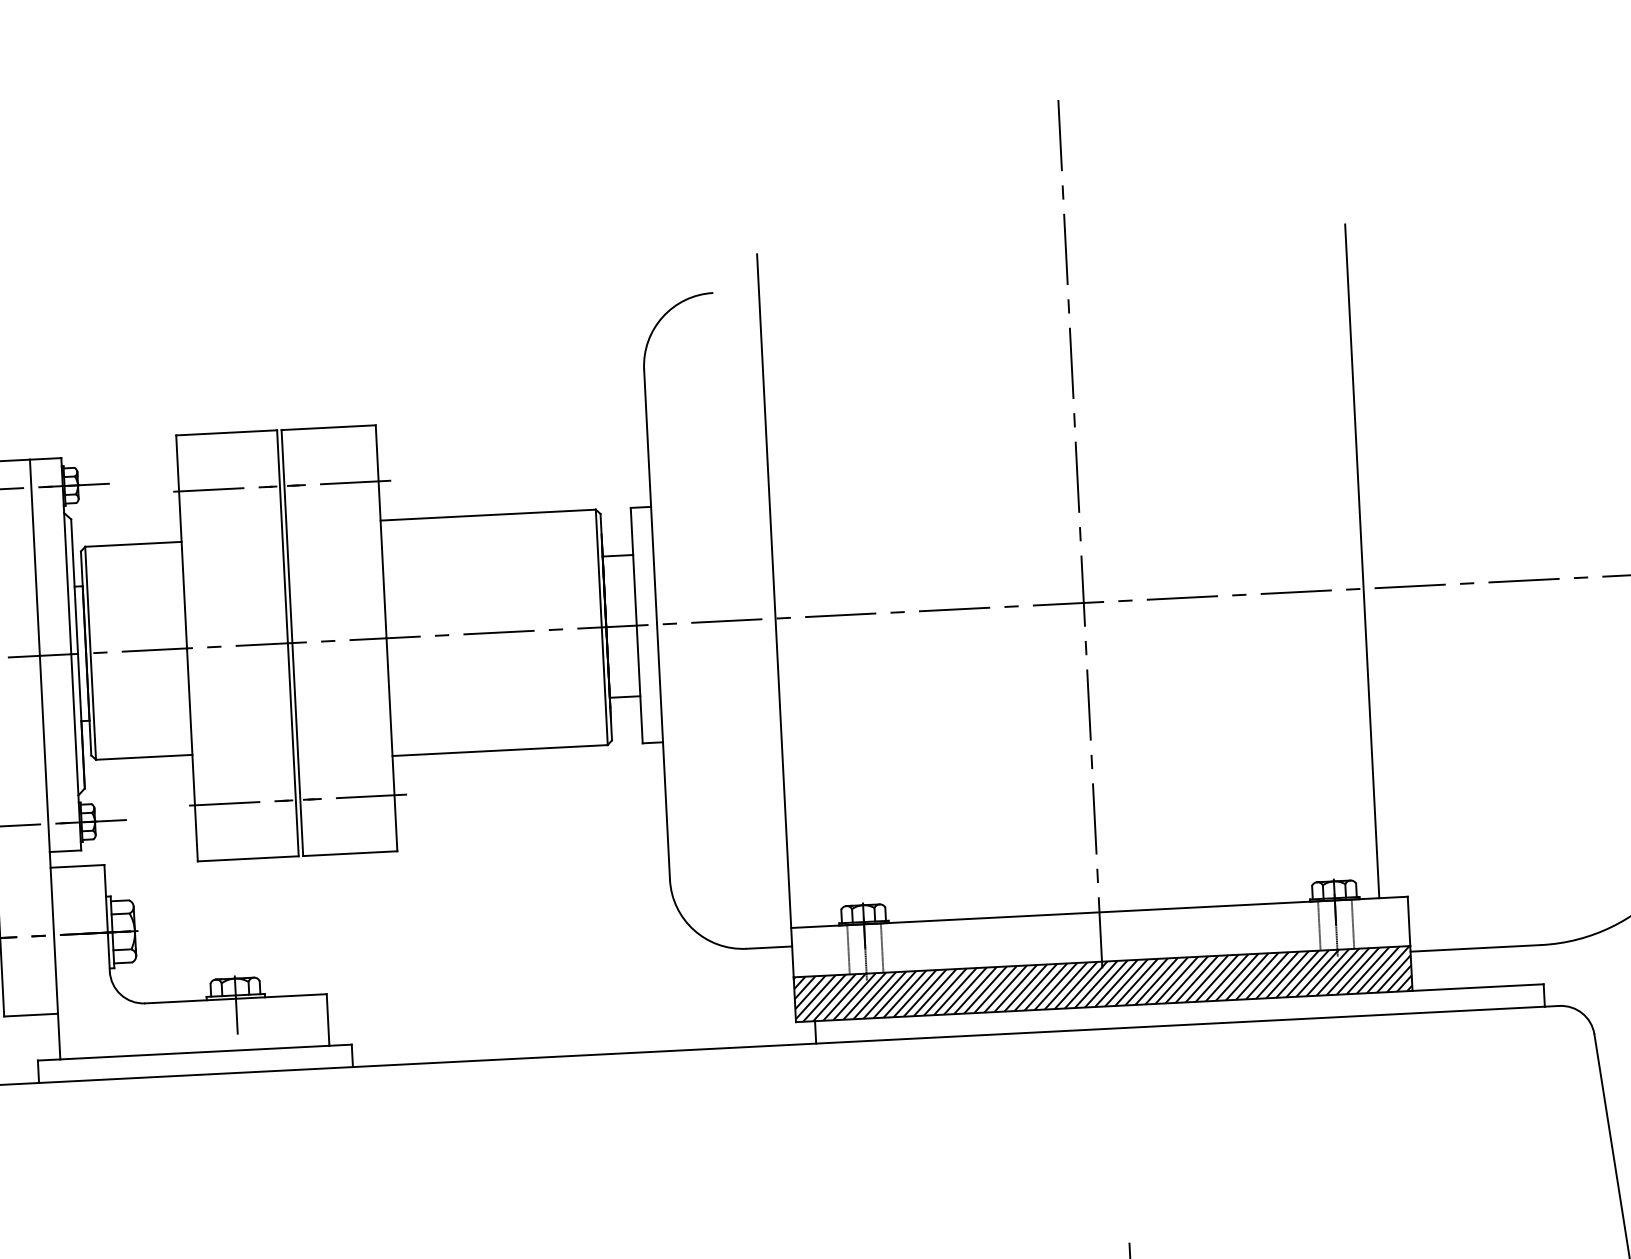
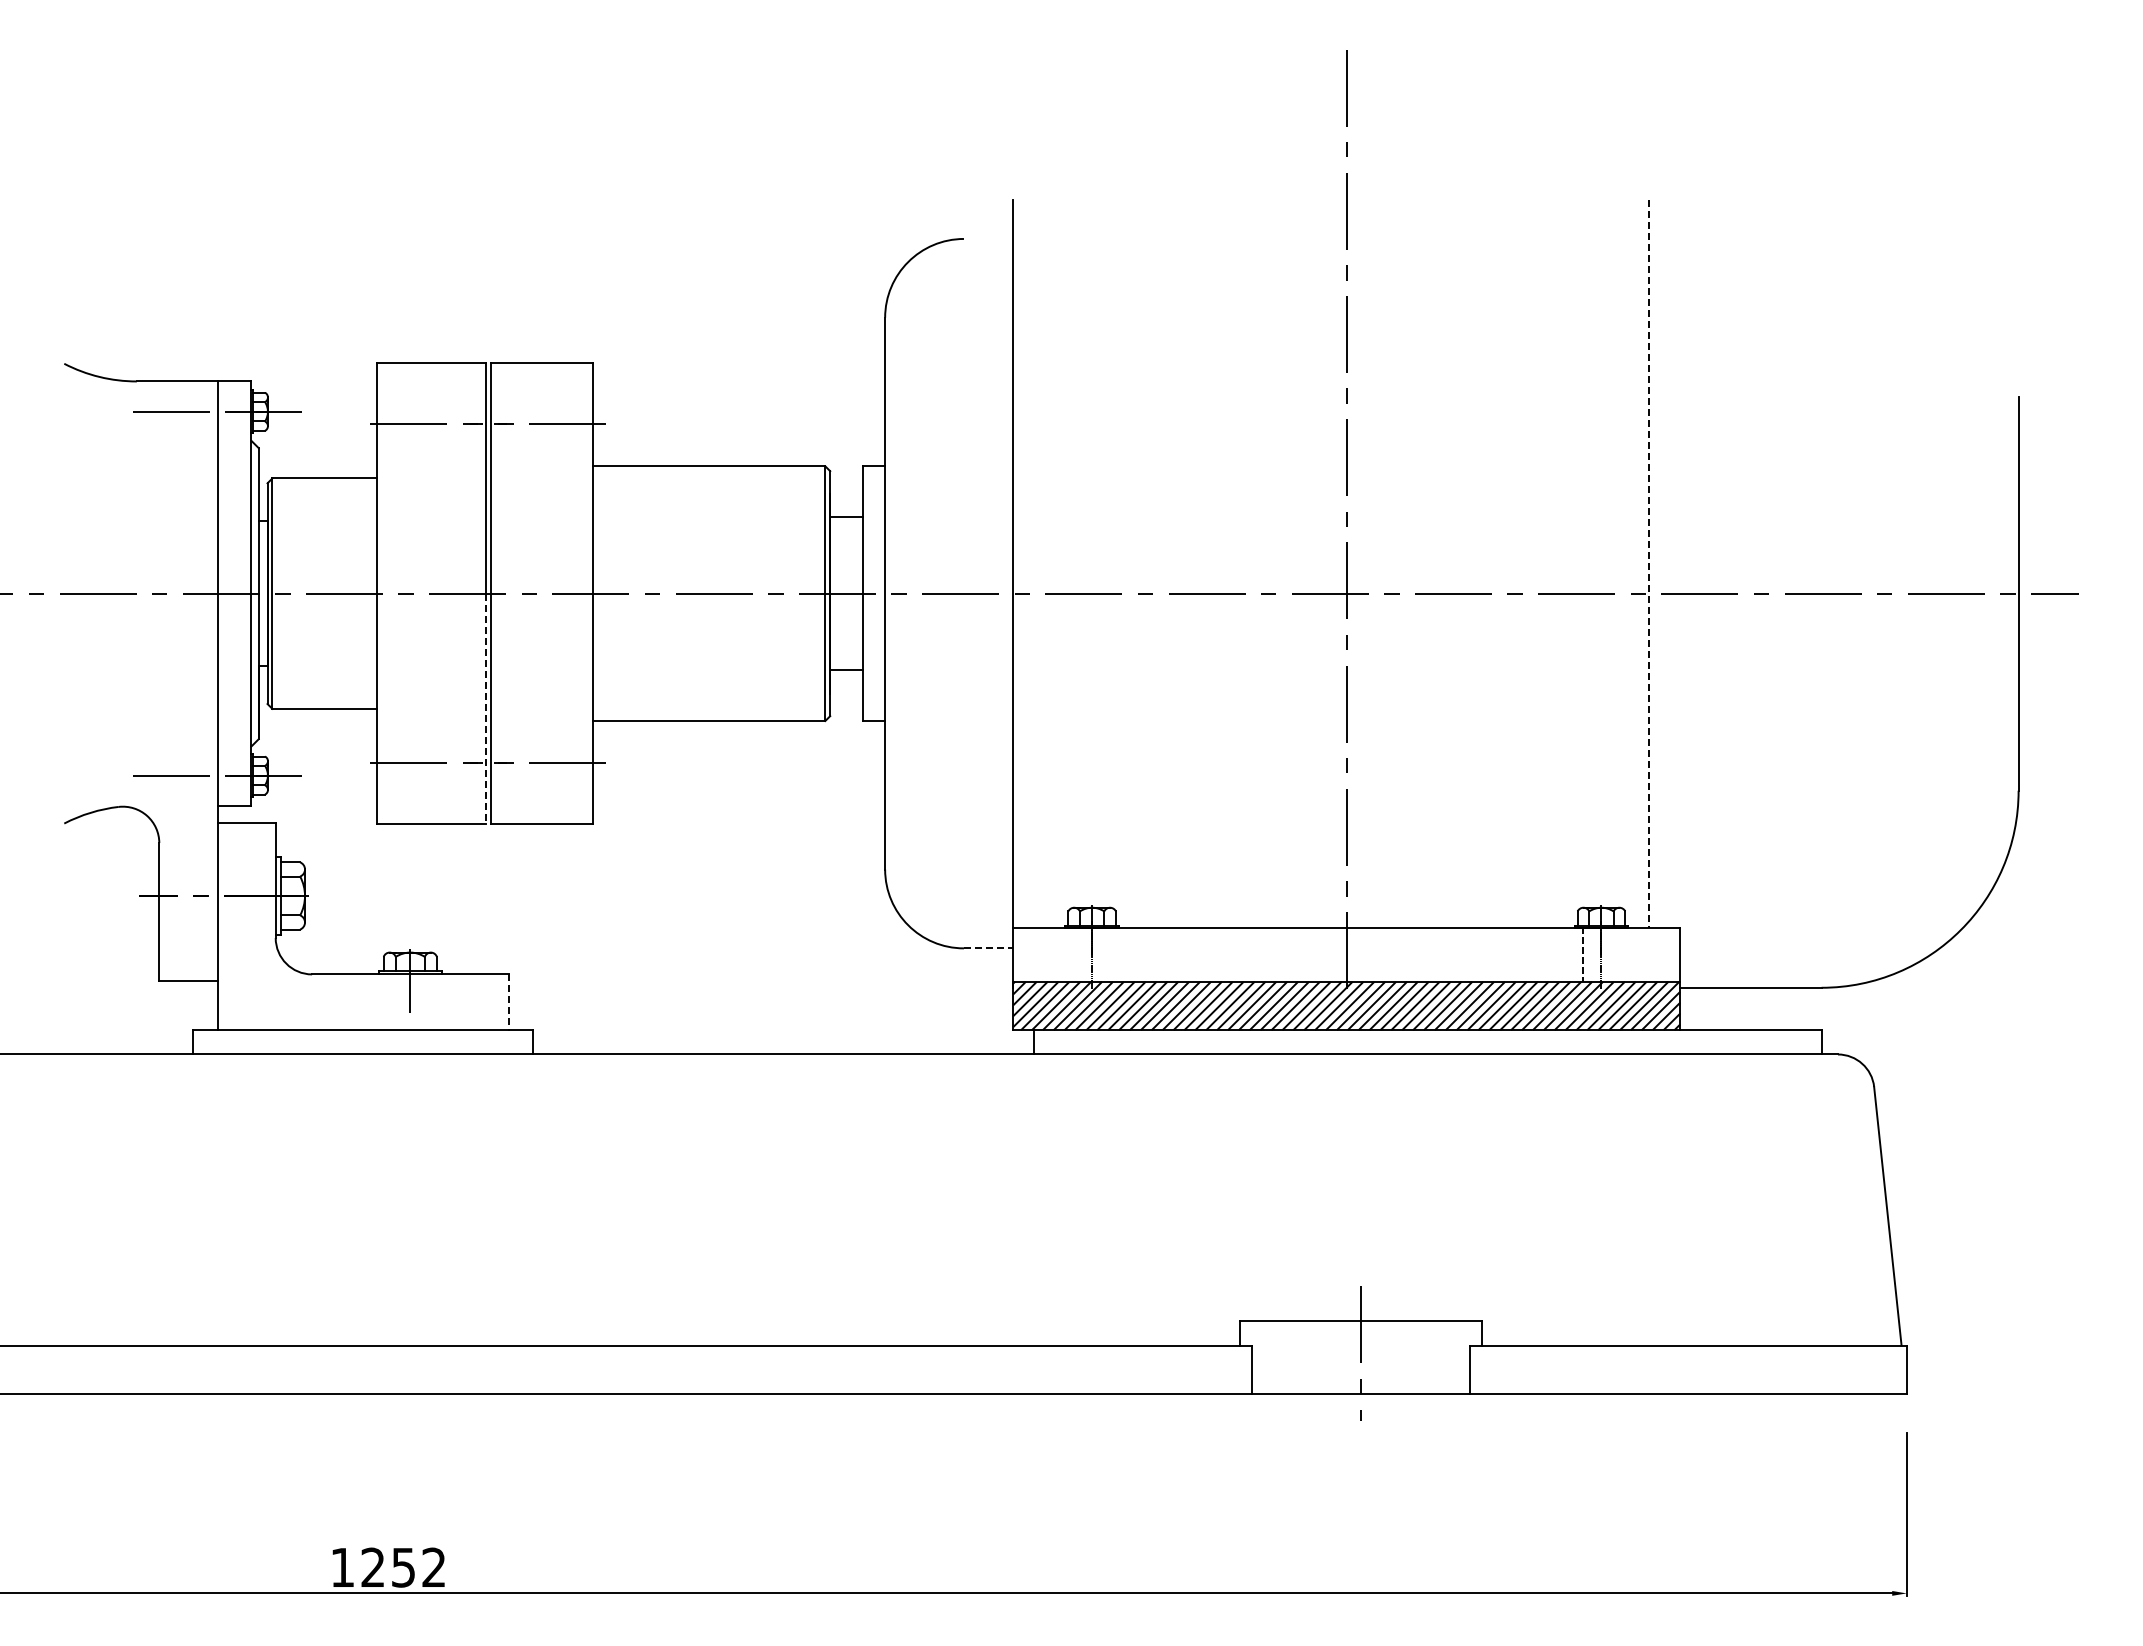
line: (1362, 561) -> (1649, 564), solid -> dashed
line: (293, 750) -> (485, 709), solid -> dashed
line: (1352, 923) -> (1619, 954), removed
line: (769, 947) -> (988, 948), solid -> dashed
line: (882, 947) -> (1110, 954), removed
line: (848, 949) -> (1073, 954), removed
line: (328, 1020) -> (508, 1002), solid -> dashed

